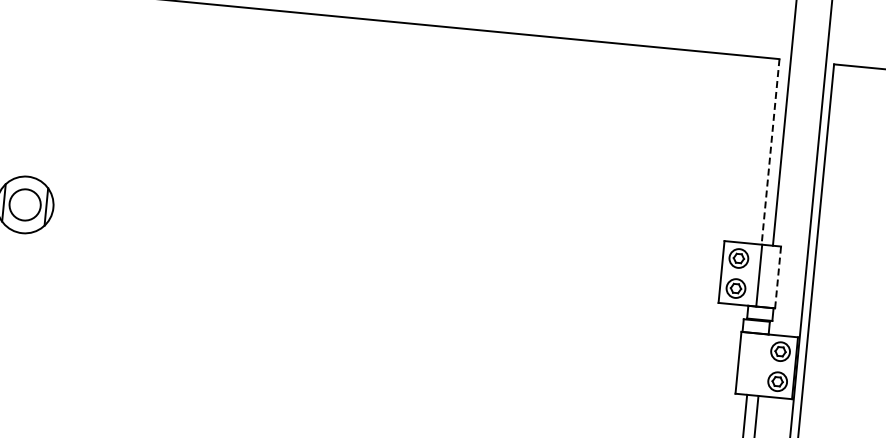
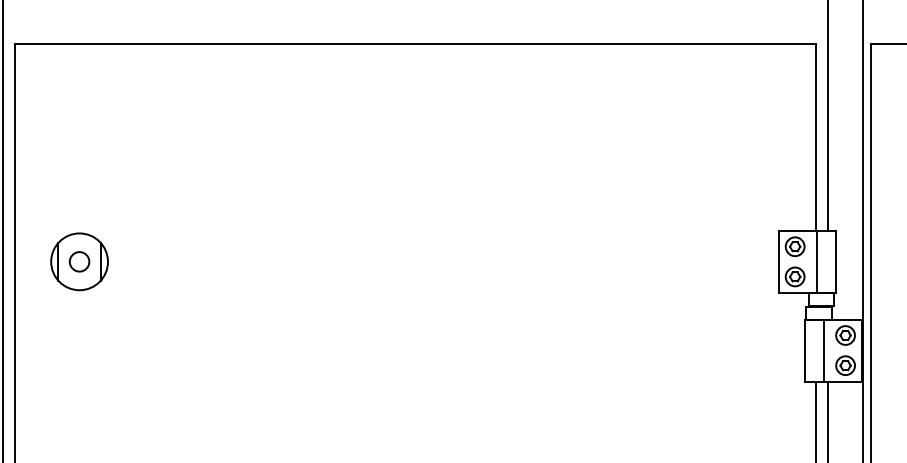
line: (770, 152) -> (816, 138), dashed -> solid
circle: (25, 204) -> (79, 261), size x0.62
line: (777, 277) -> (835, 261), dashed -> solid
line: (757, 364) -> (823, 350), added

